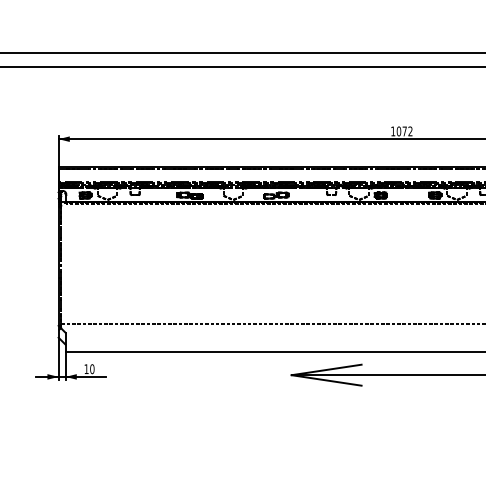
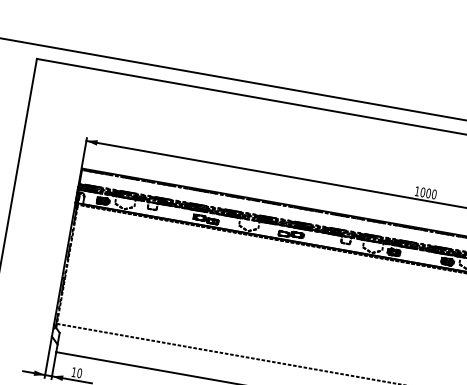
text: (407, 131) -> (431, 193), 1072 -> 1000

